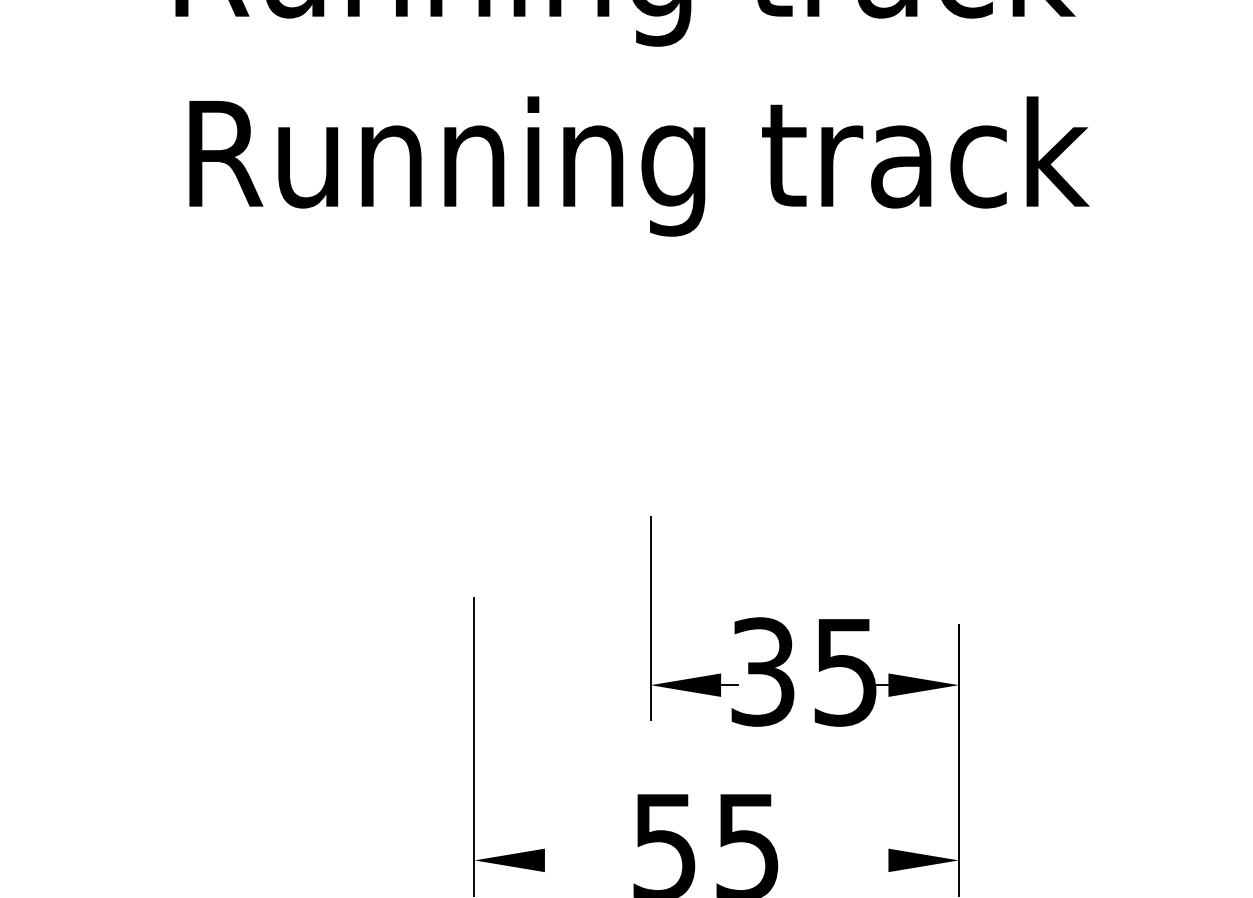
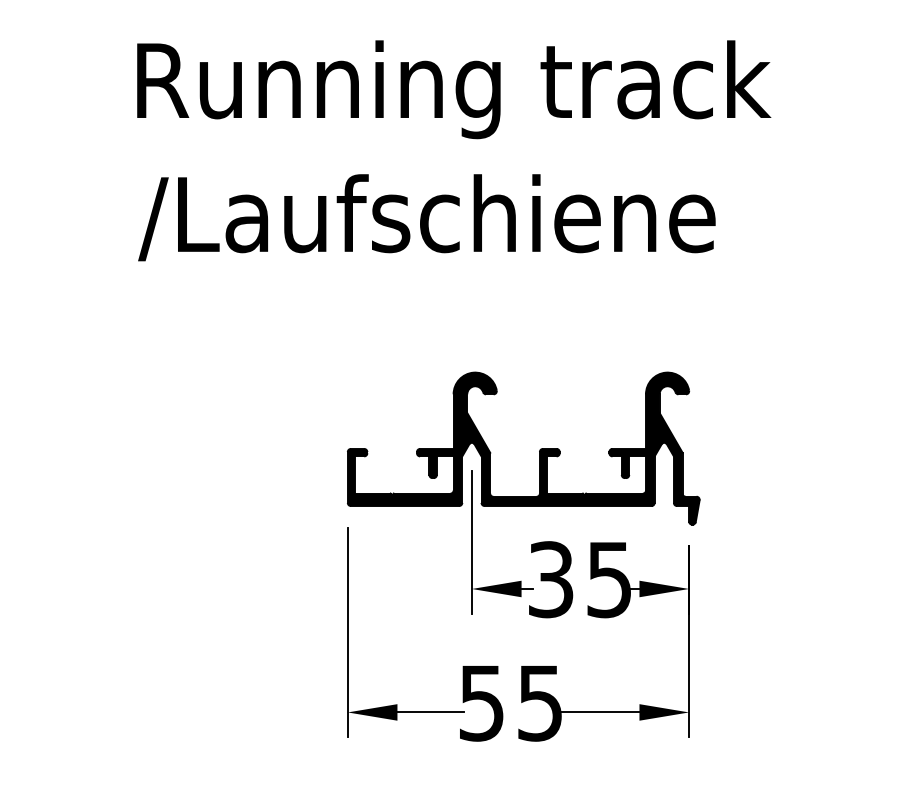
text: (633, 166) -> (459, 223), Running track -> /Laufschiene
part: (746, 487) -> (539, 449), added
line: (591, 860) -> (430, 712), added
line: (830, 860) -> (598, 712), added

